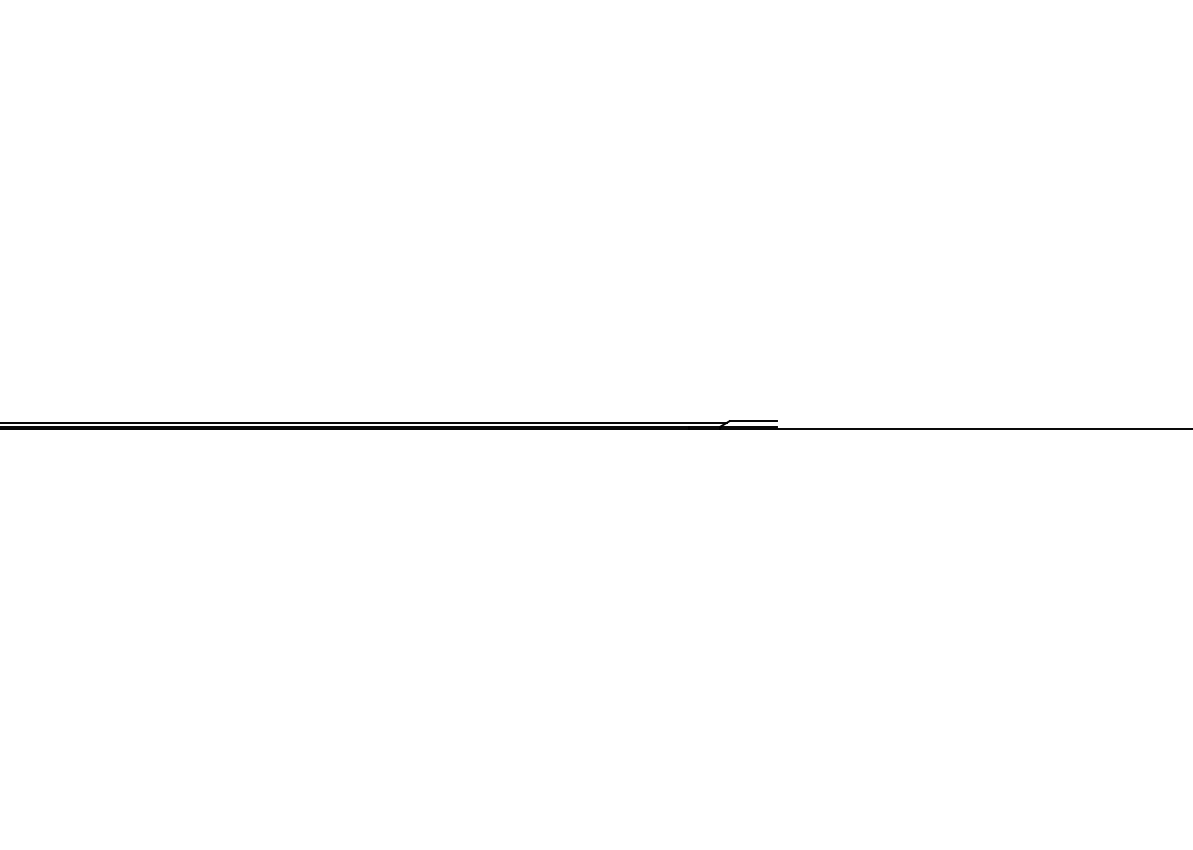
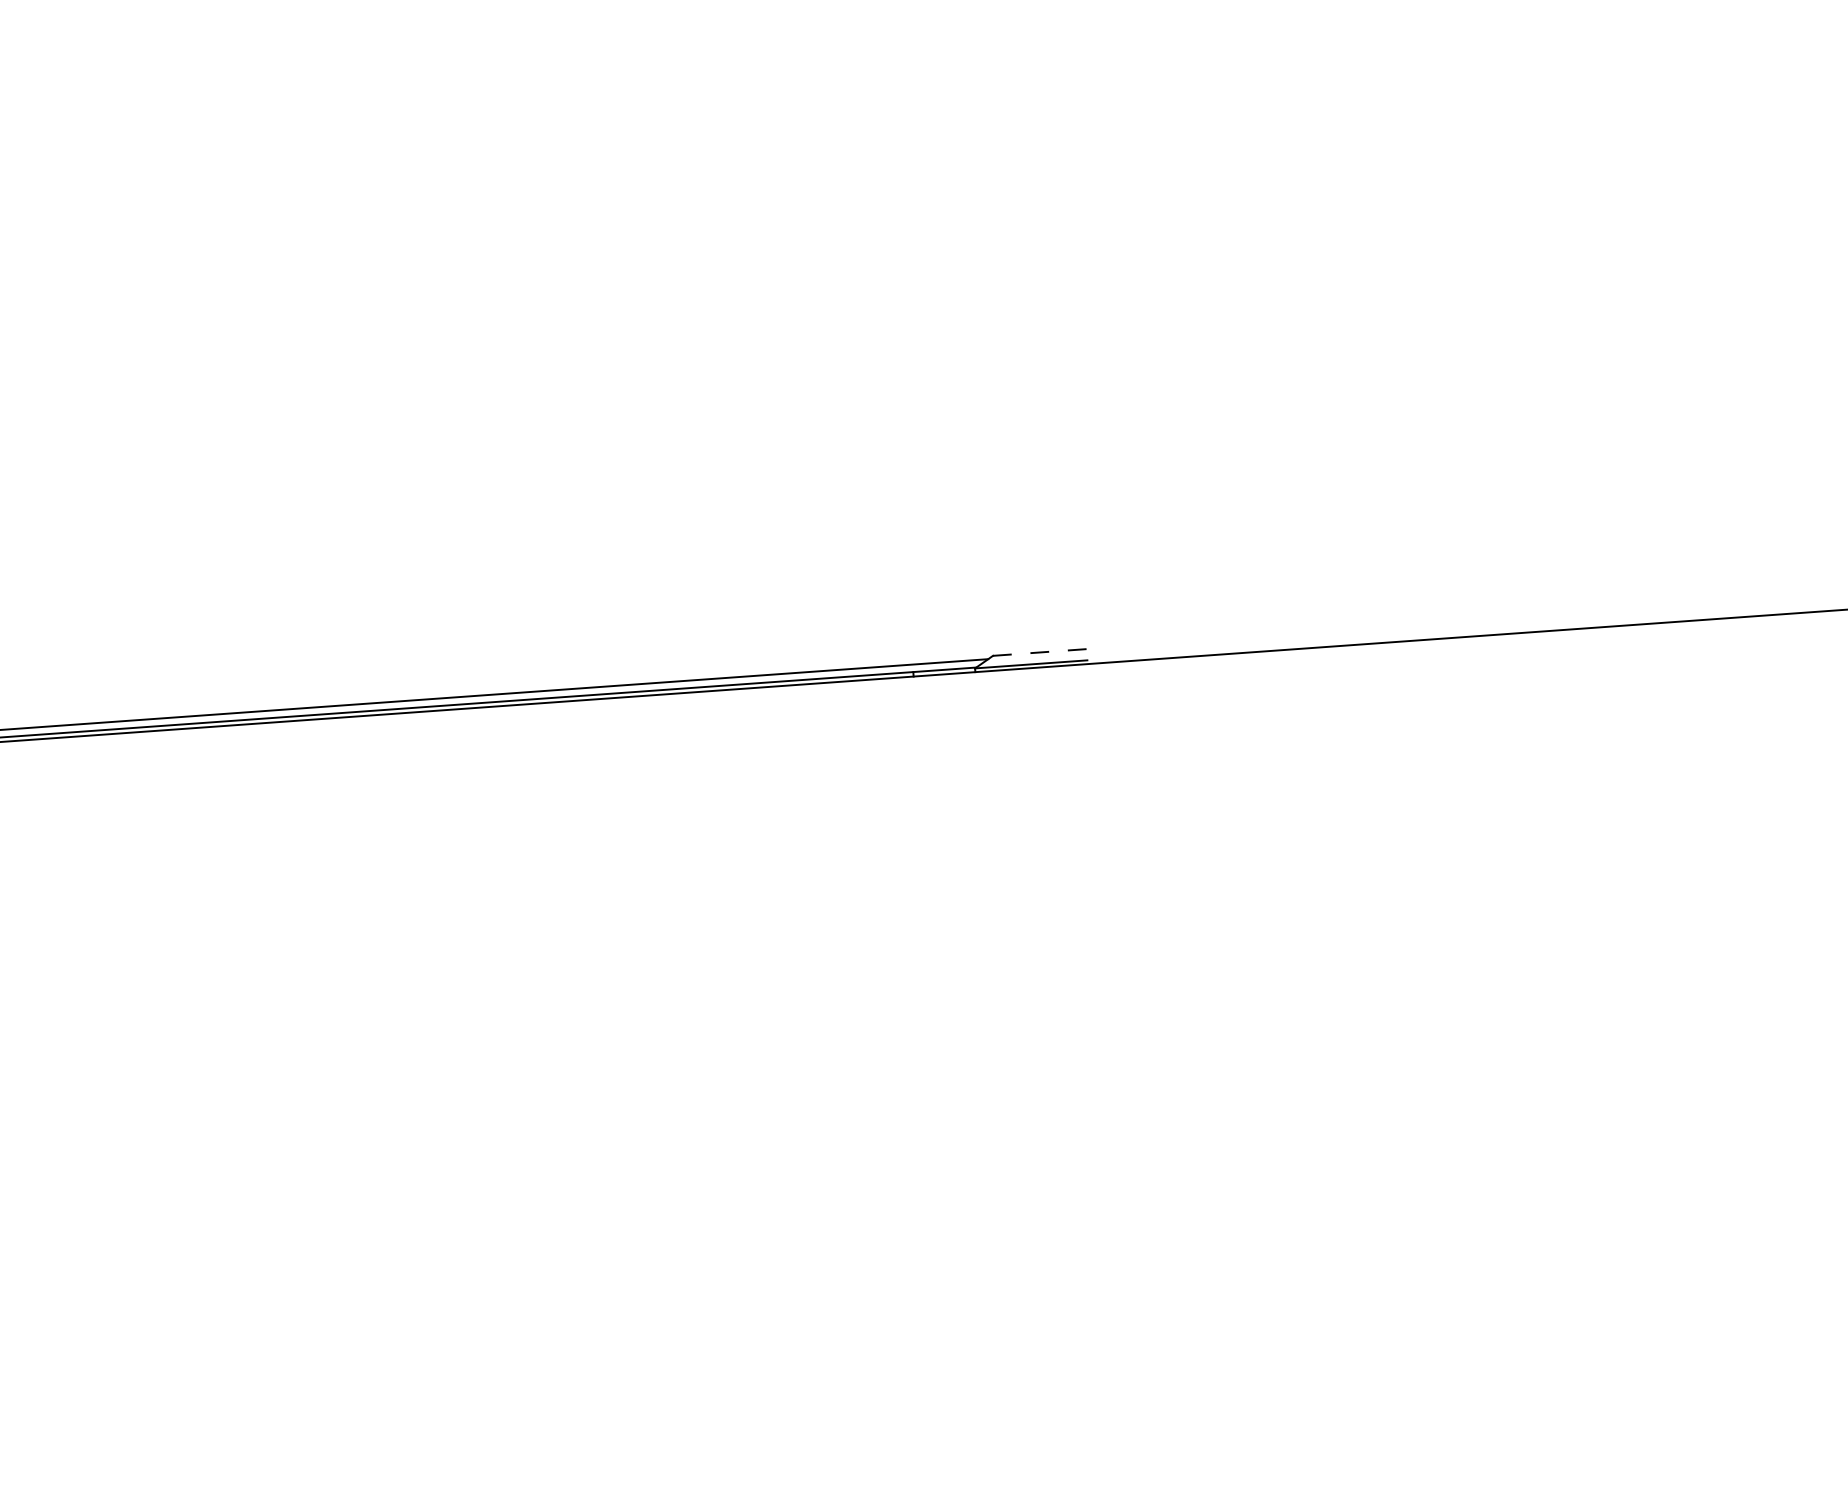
line: (753, 421) -> (1040, 653), solid -> dashed

